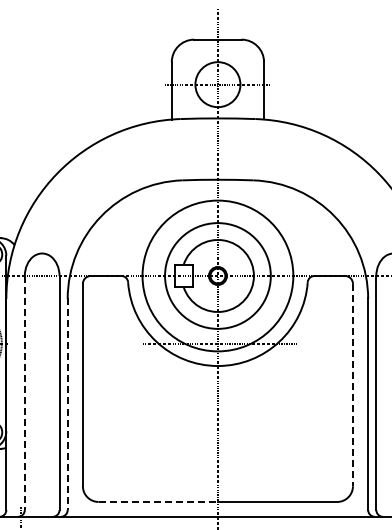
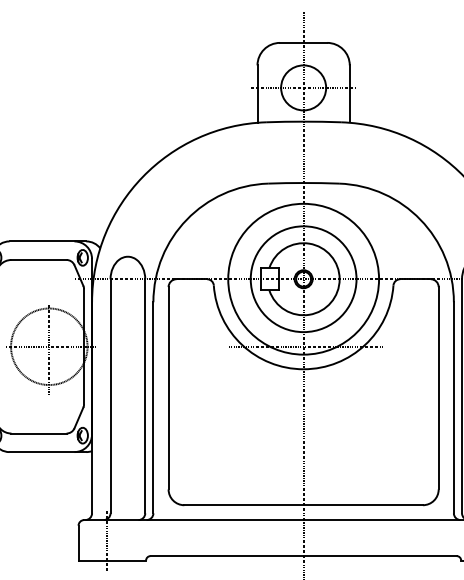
line: (352, 385) -> (438, 388), dashed -> solid
line: (24, 393) -> (110, 396), dashed -> solid
line: (67, 404) -> (153, 407), dashed -> solid
line: (158, 502) -> (244, 505), dashed -> solid

